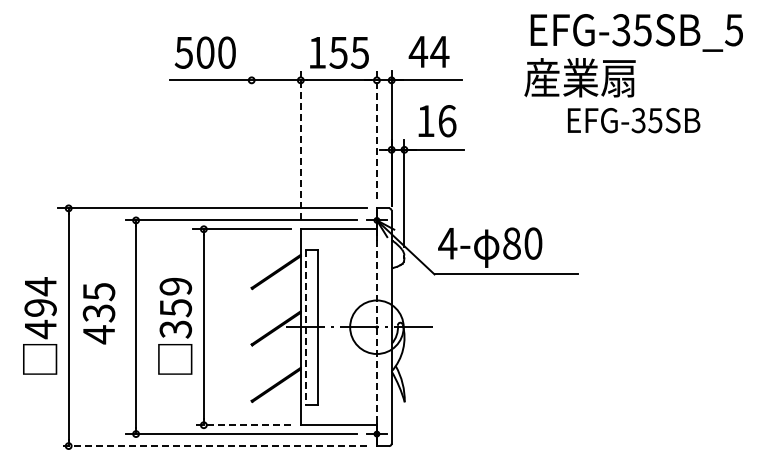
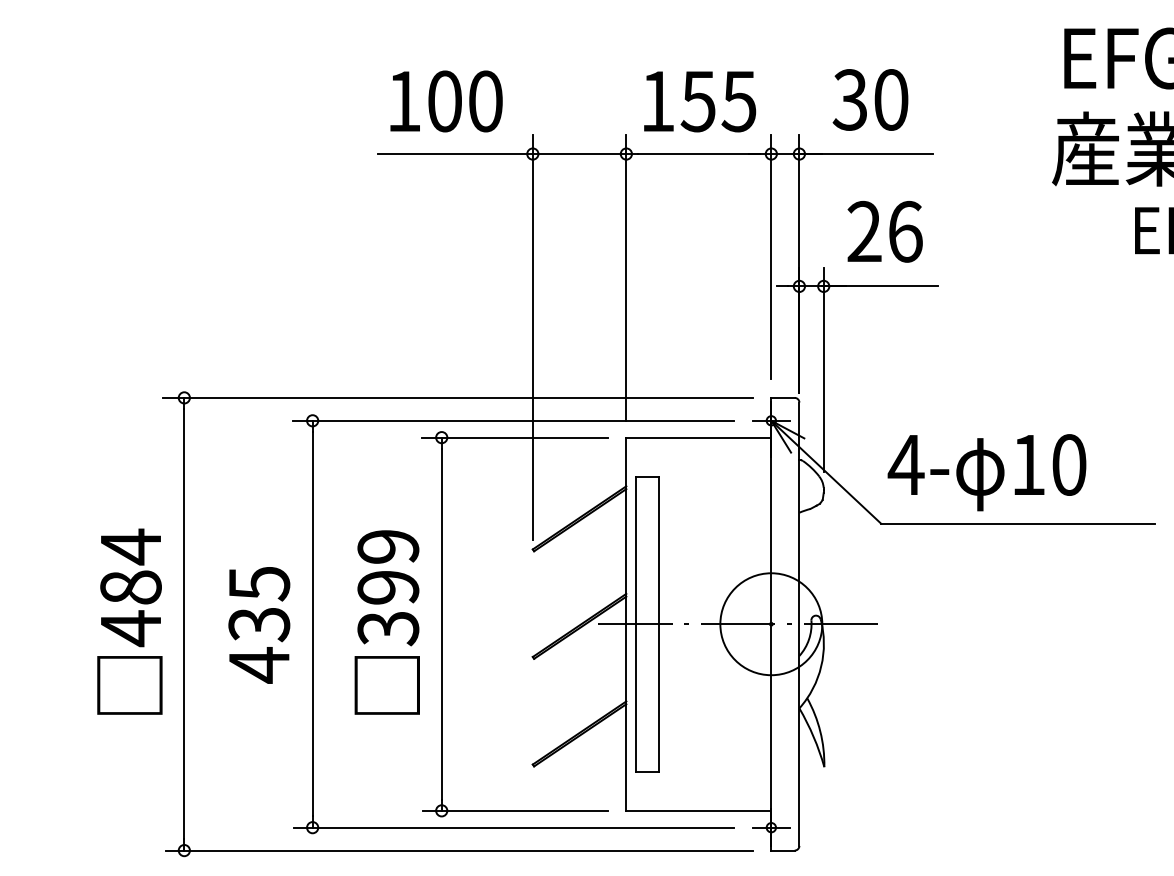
text: (428, 51) -> (869, 99), 44 -> 30
text: (183, 52) -> (402, 101), 500 -> 100
text: (425, 120) -> (863, 230), 16 -> 26
line: (376, 134) -> (770, 257), dashed -> solid
line: (300, 145) -> (625, 278), dashed -> solid
line: (251, 176) -> (532, 337), added
text: (511, 243) -> (1027, 464), 80 -> 10
text: (40, 307) -> (130, 586), 494 -> 484
text: (175, 308) -> (387, 588), 359 -> 399
text: (98, 313) -> (258, 624), moved
line: (305, 327) -> (635, 624), dashed -> solid
line: (376, 327) -> (770, 624), dashed -> solid
line: (242, 425) -> (515, 811), dashed -> solid
line: (212, 446) -> (458, 851), dashed -> solid

